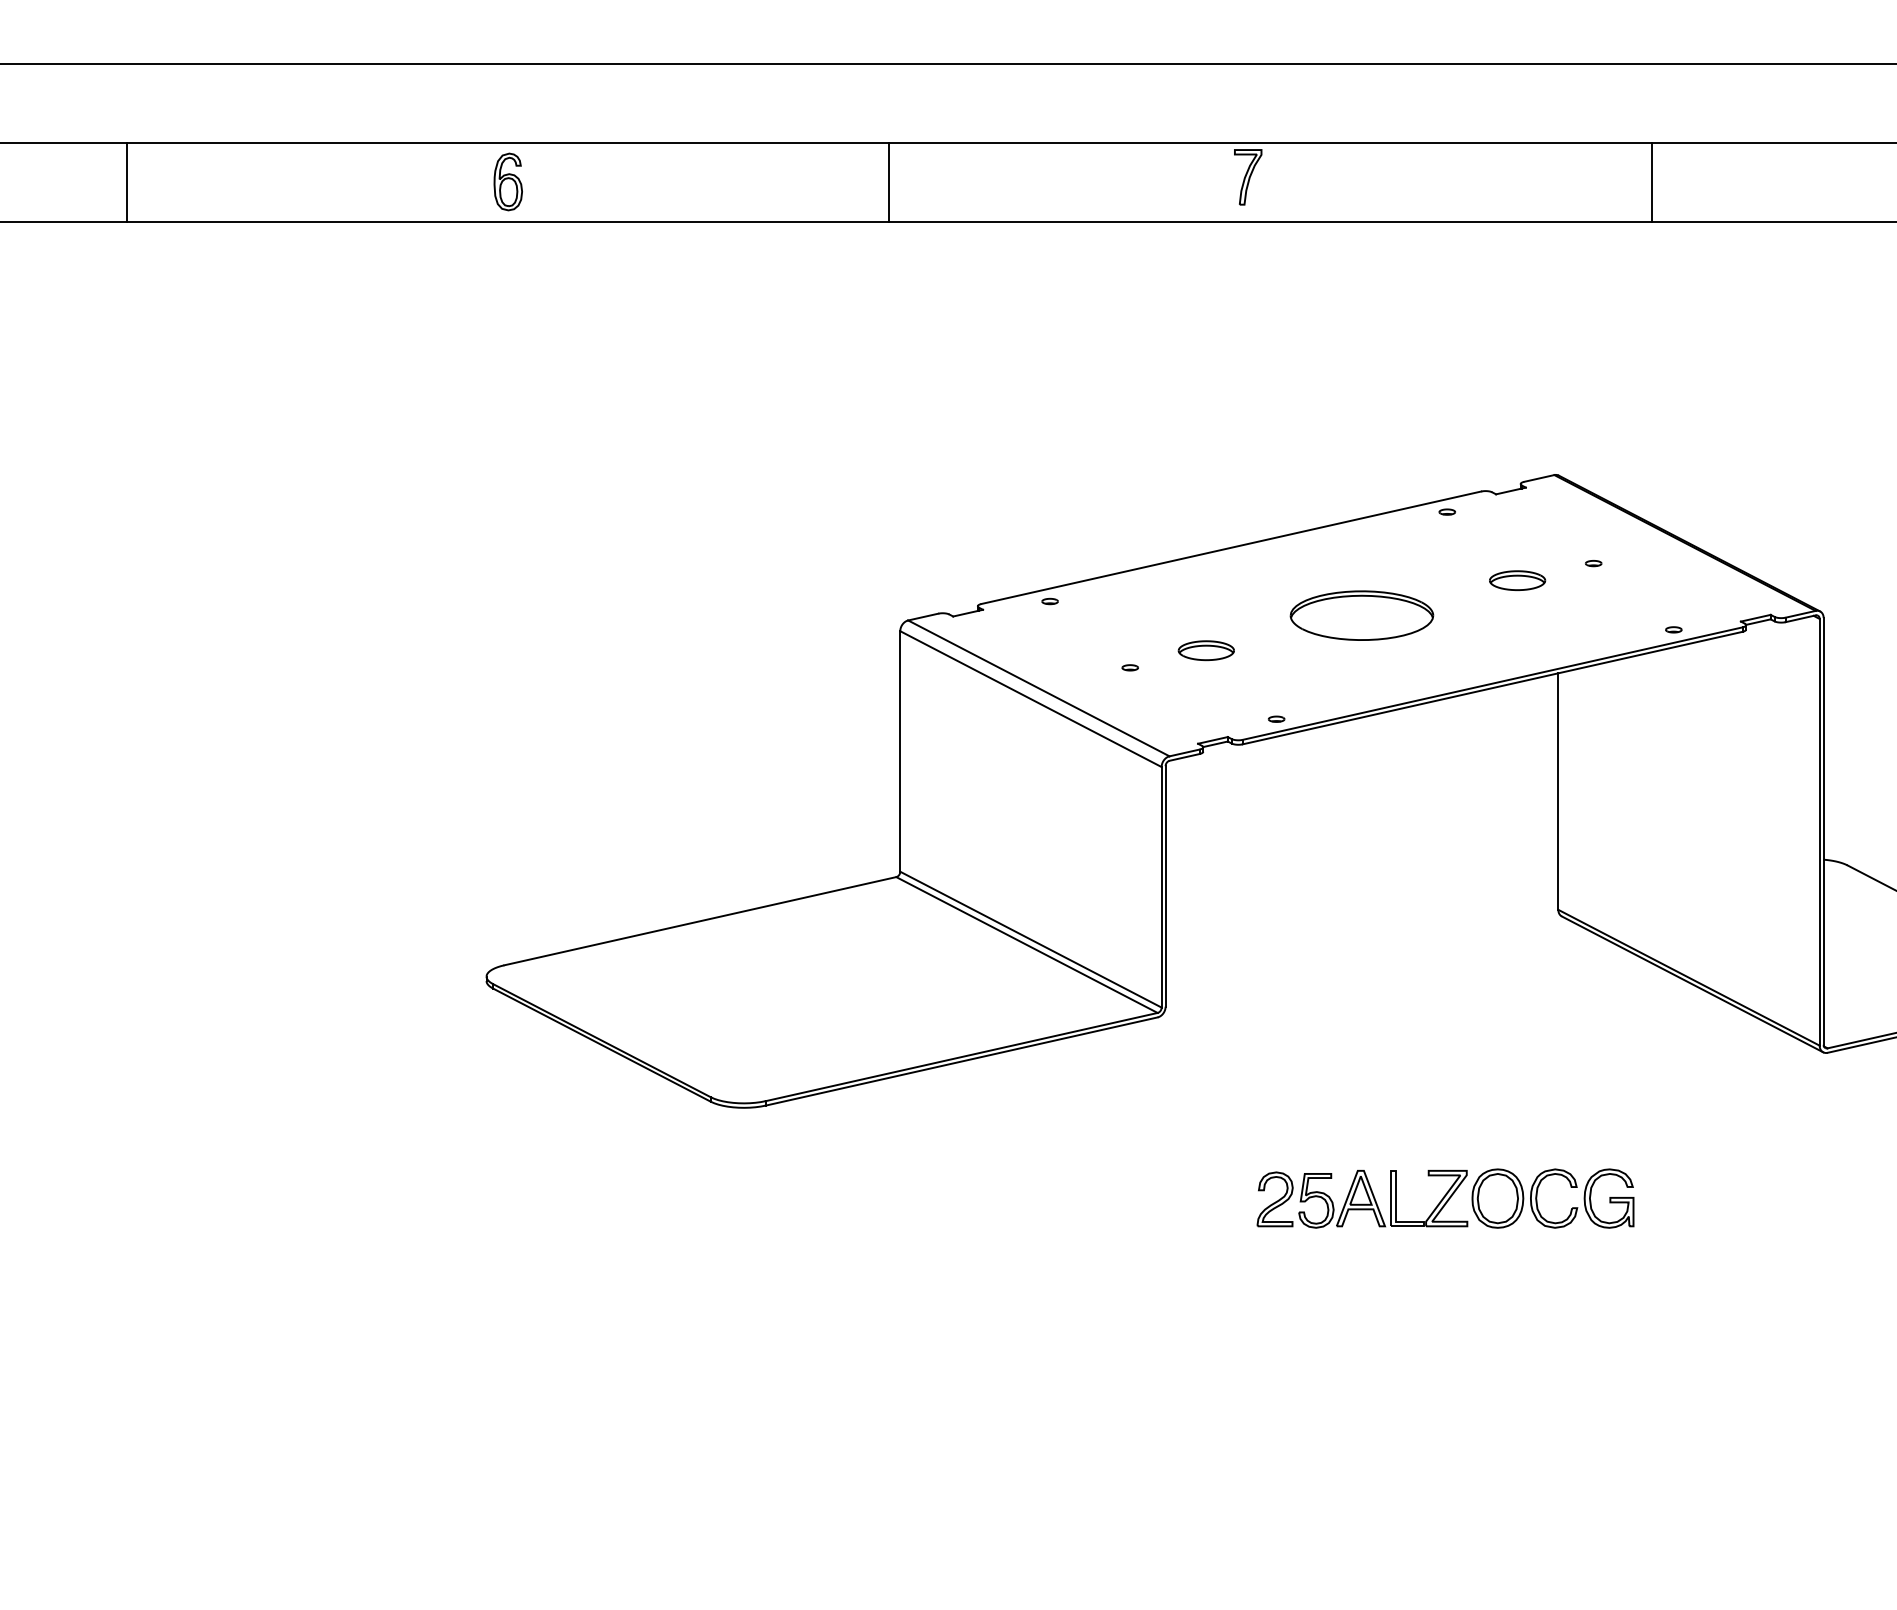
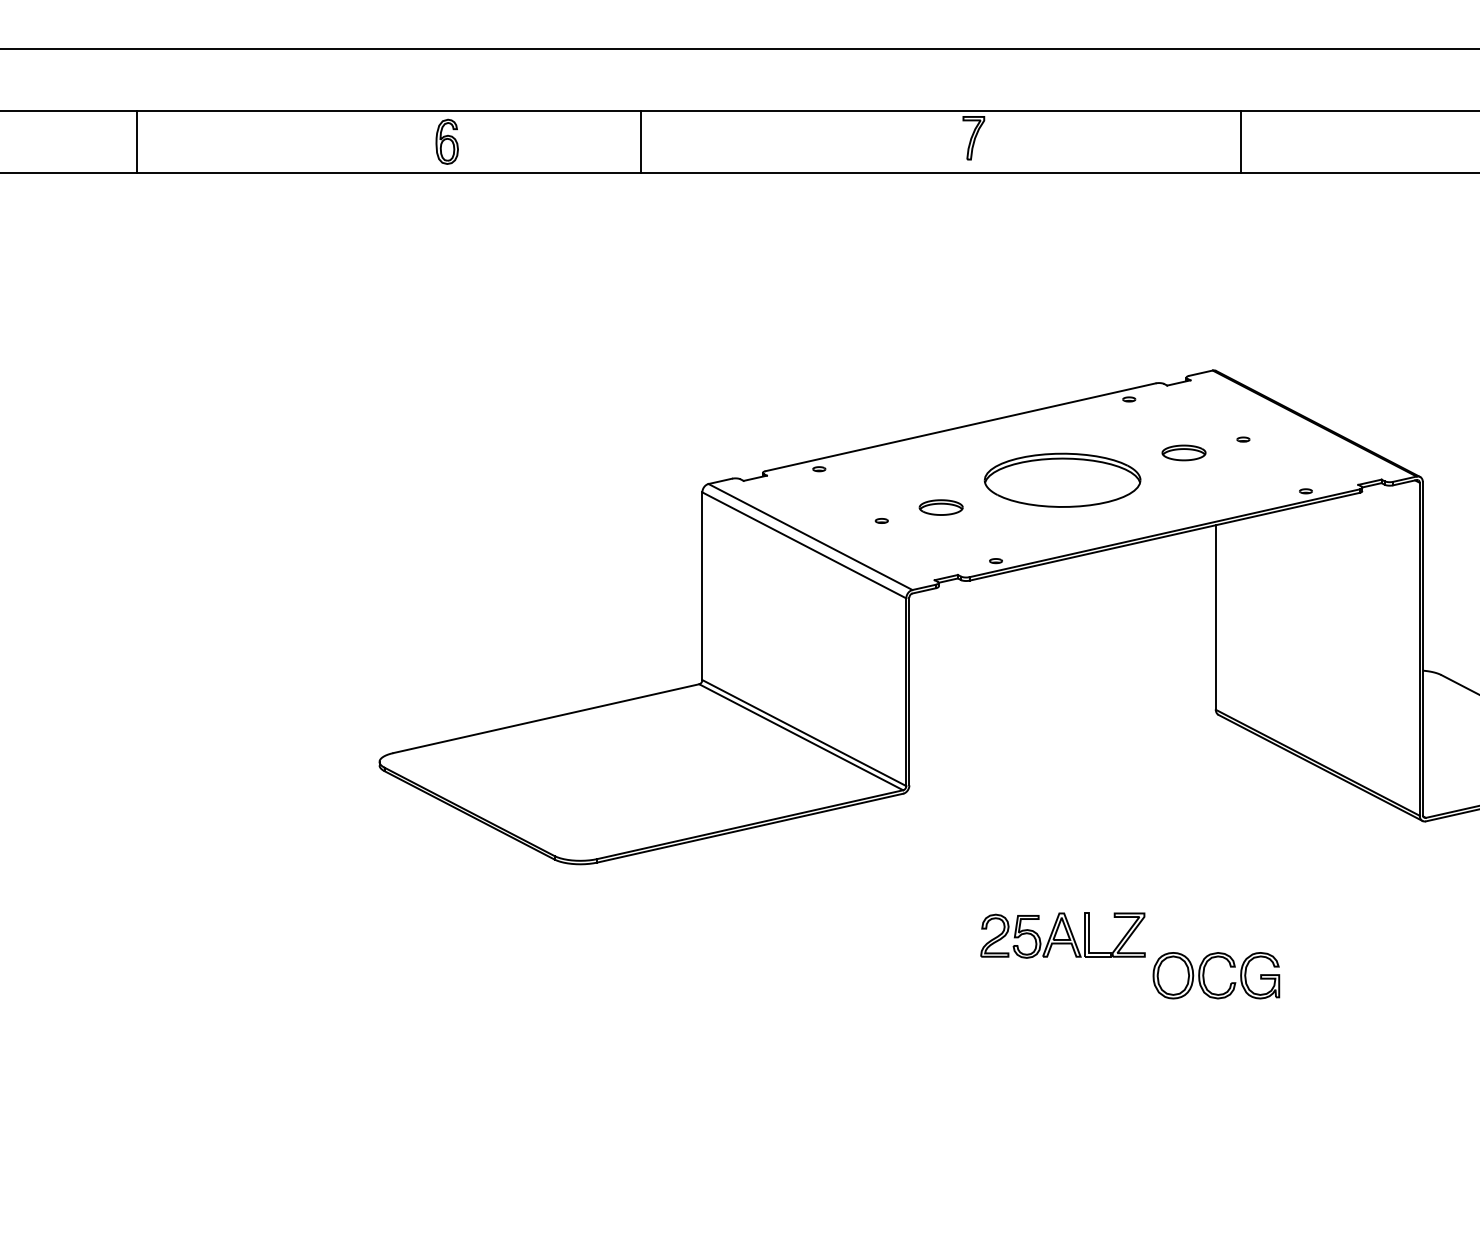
part: (507, 181) -> (446, 141), moved
line: (126, 182) -> (136, 142), moved
line: (889, 182) -> (640, 142), moved
line: (1652, 182) -> (1240, 142), moved
part: (1361, 615) -> (1062, 480), size x1.4
part: (1537, 1198) -> (1204, 975), moved

